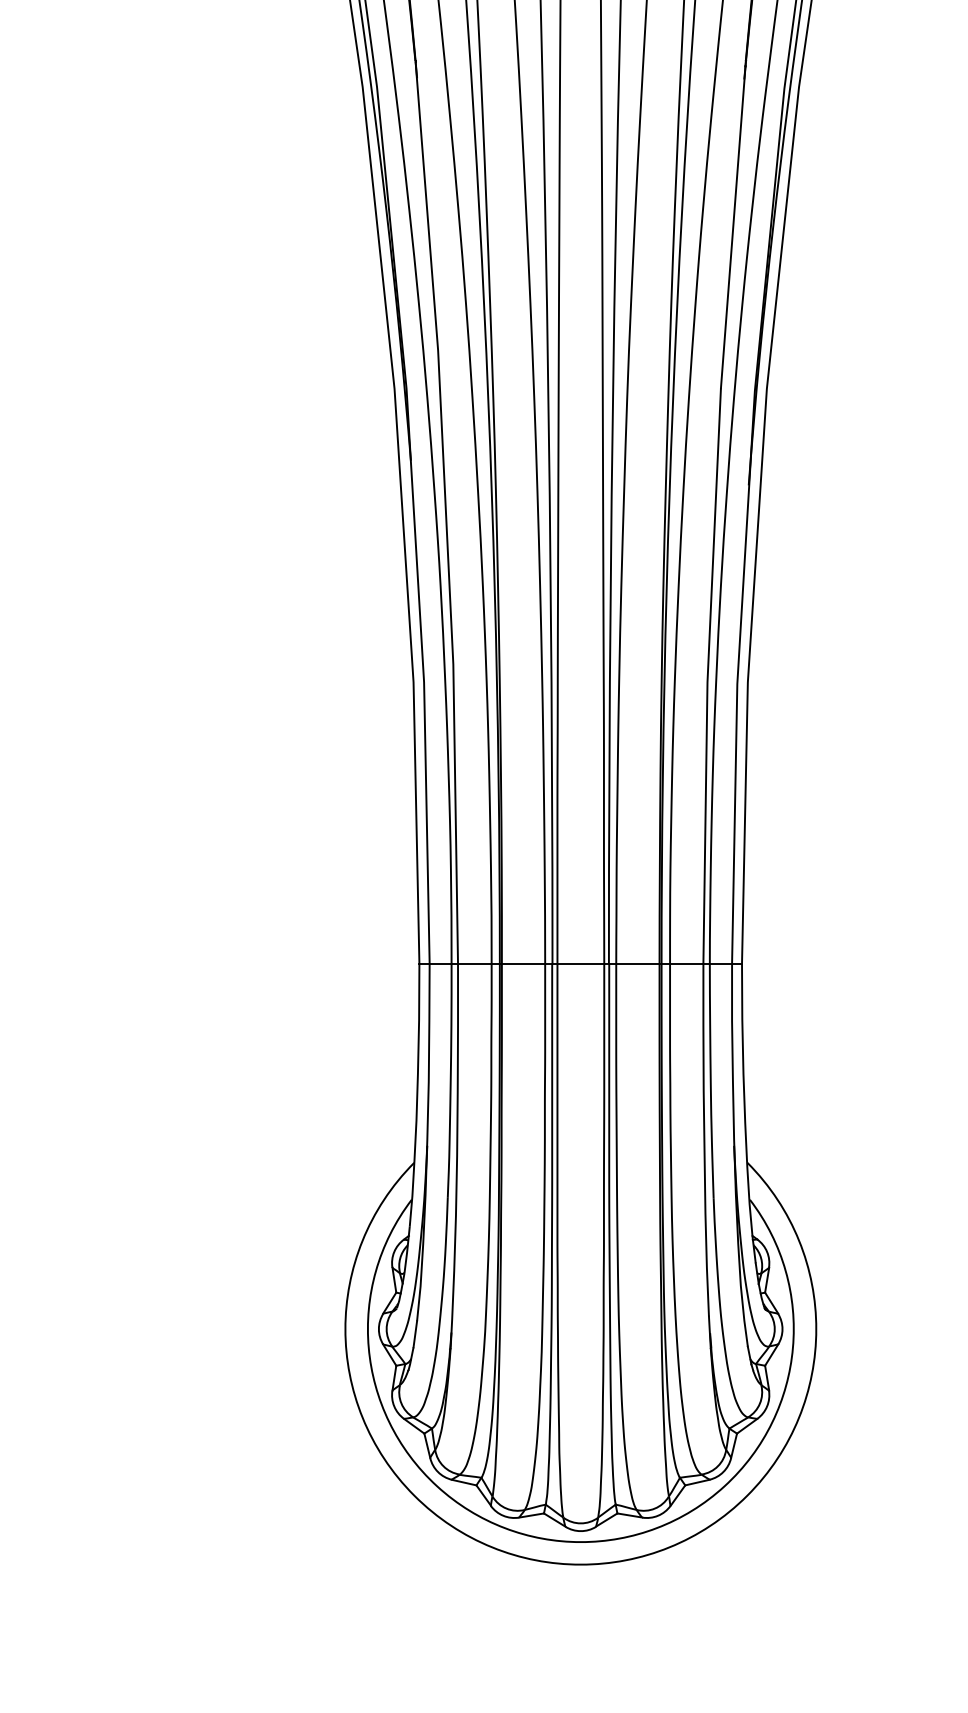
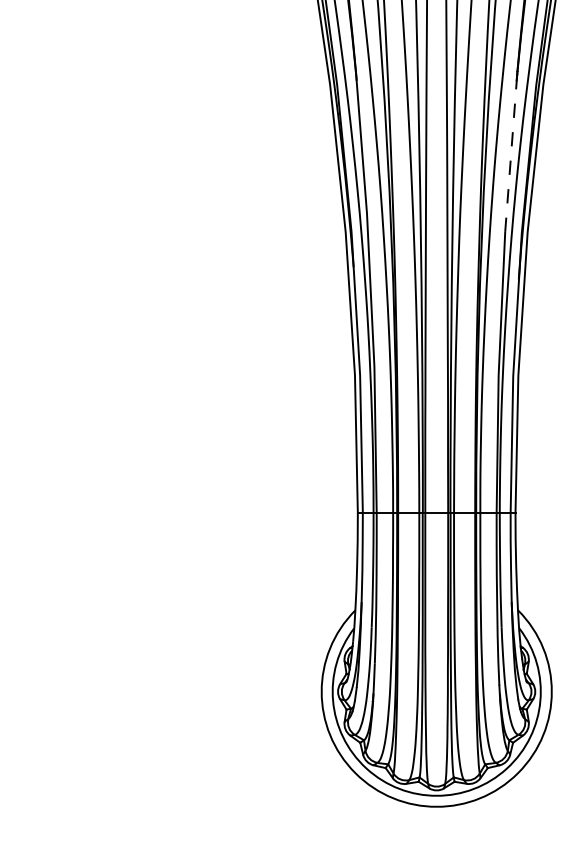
line: (733, 227) -> (511, 153), solid -> dashed

